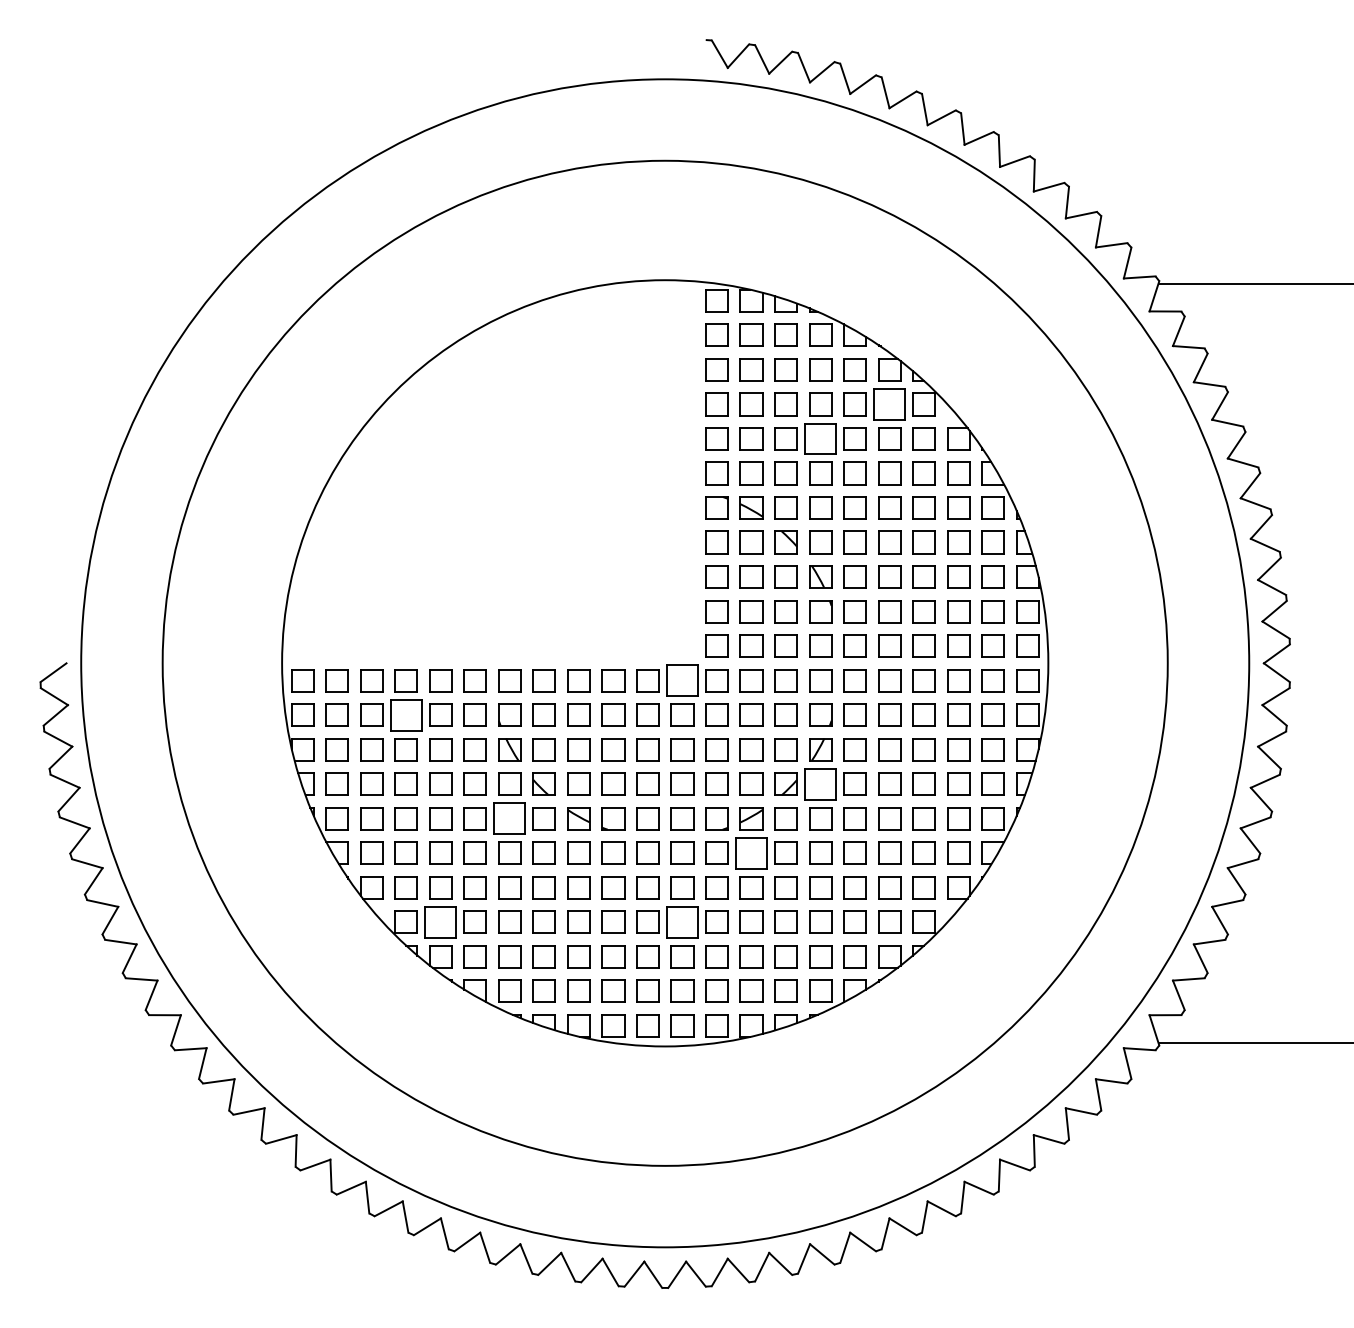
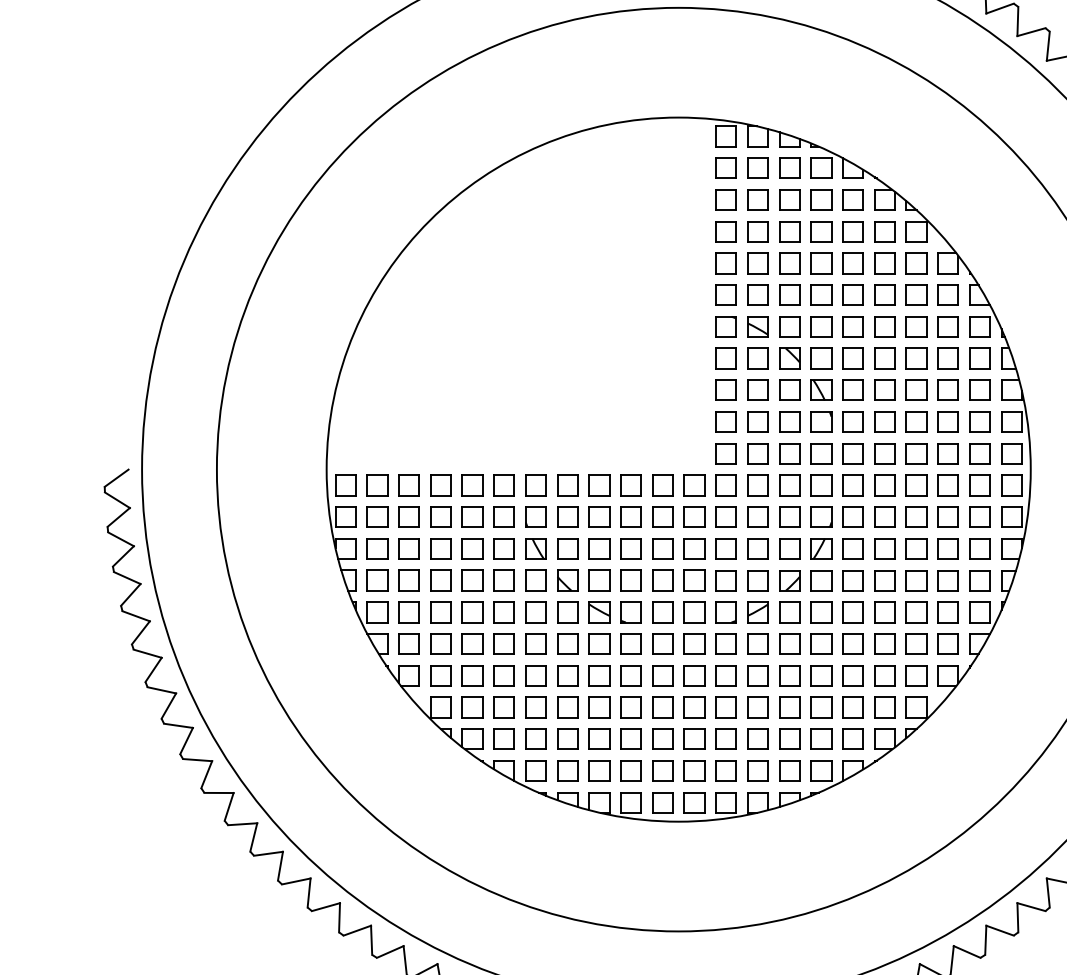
part: (889, 404) -> (884, 231), size x0.71
part: (820, 438) -> (821, 263), size x0.71
part: (682, 680) -> (694, 485), size x0.71
part: (405, 714) -> (440, 516), size x0.71
part: (820, 783) -> (821, 580), size x0.71
part: (509, 818) -> (535, 612), size x0.71
part: (751, 852) -> (757, 643), size x0.71
part: (440, 921) -> (472, 706), size x0.71
part: (682, 921) -> (694, 706), size x0.71

